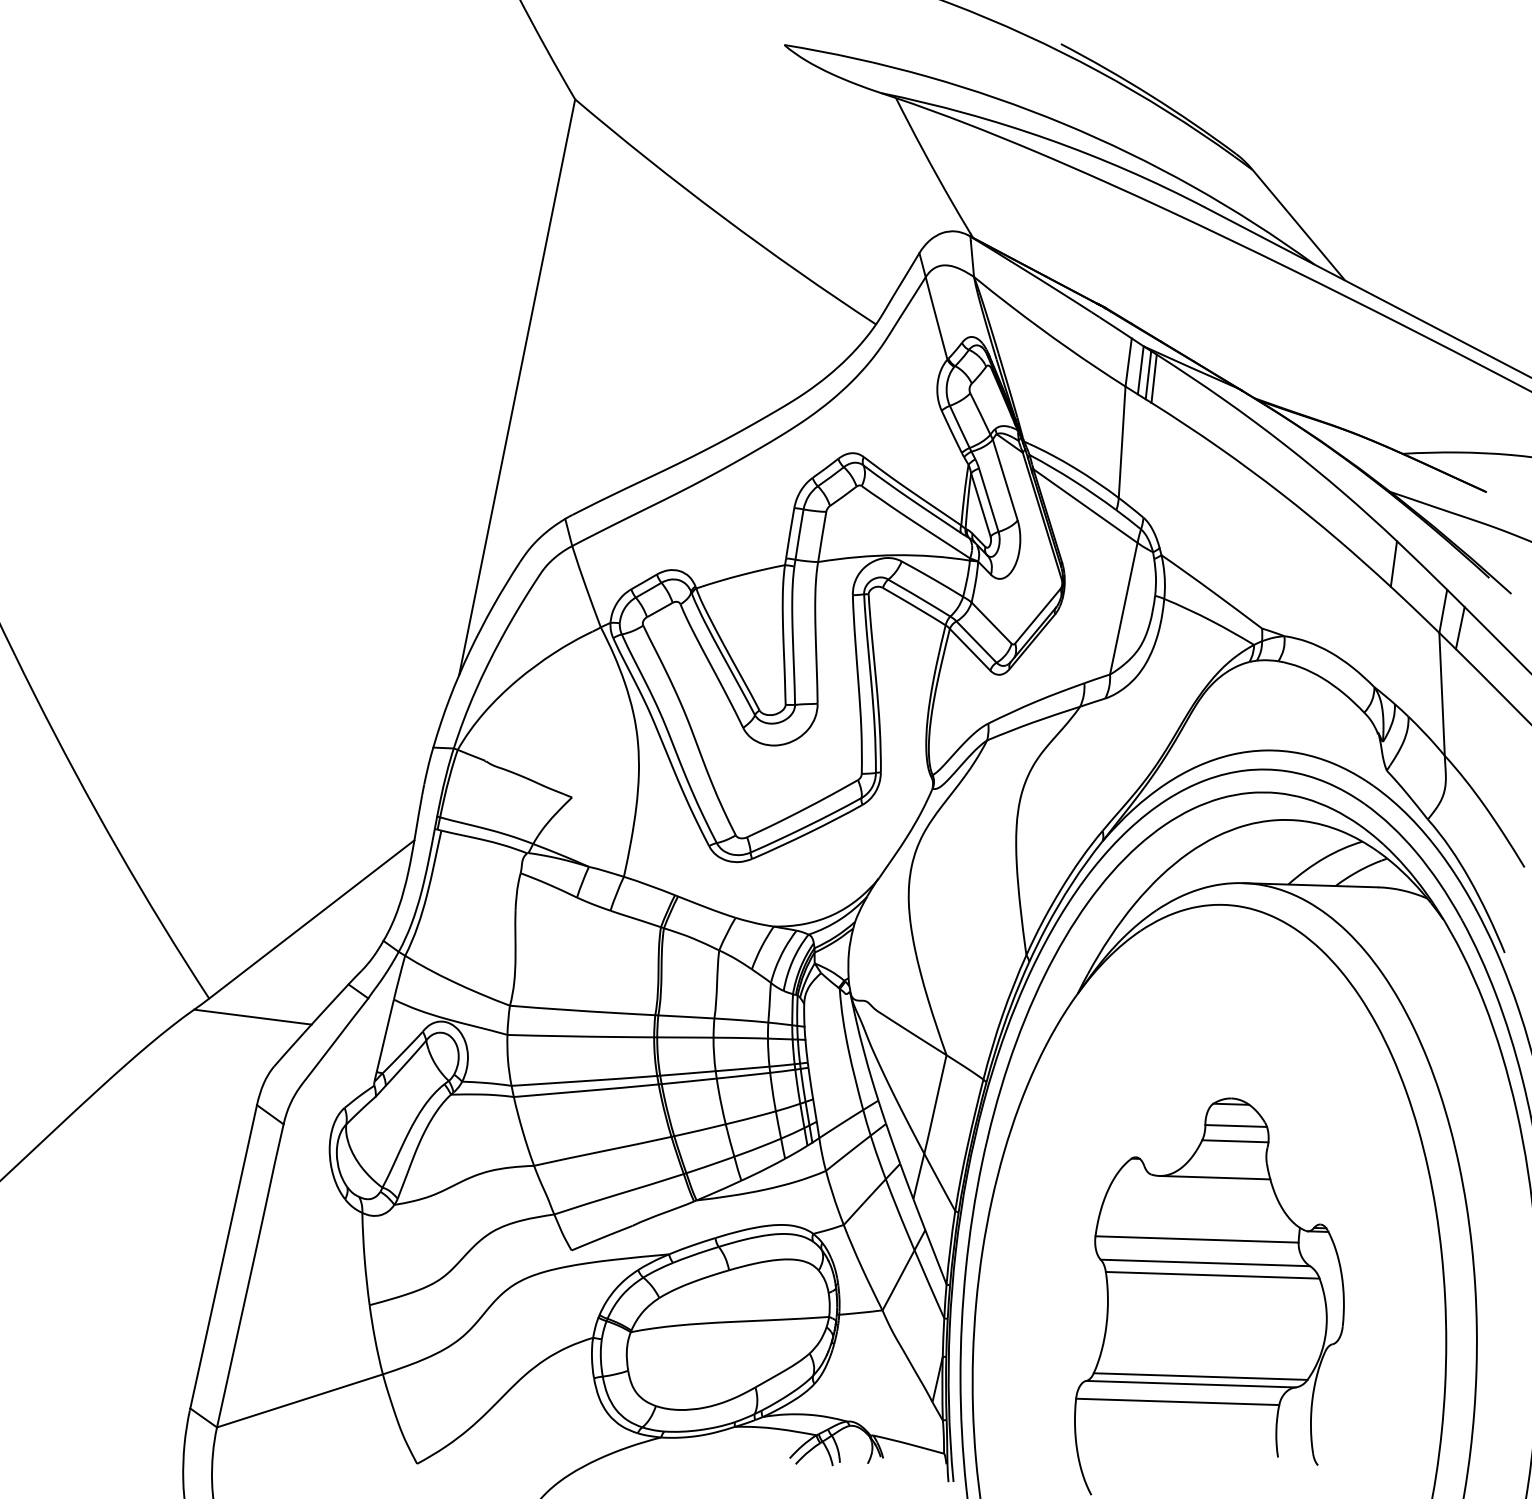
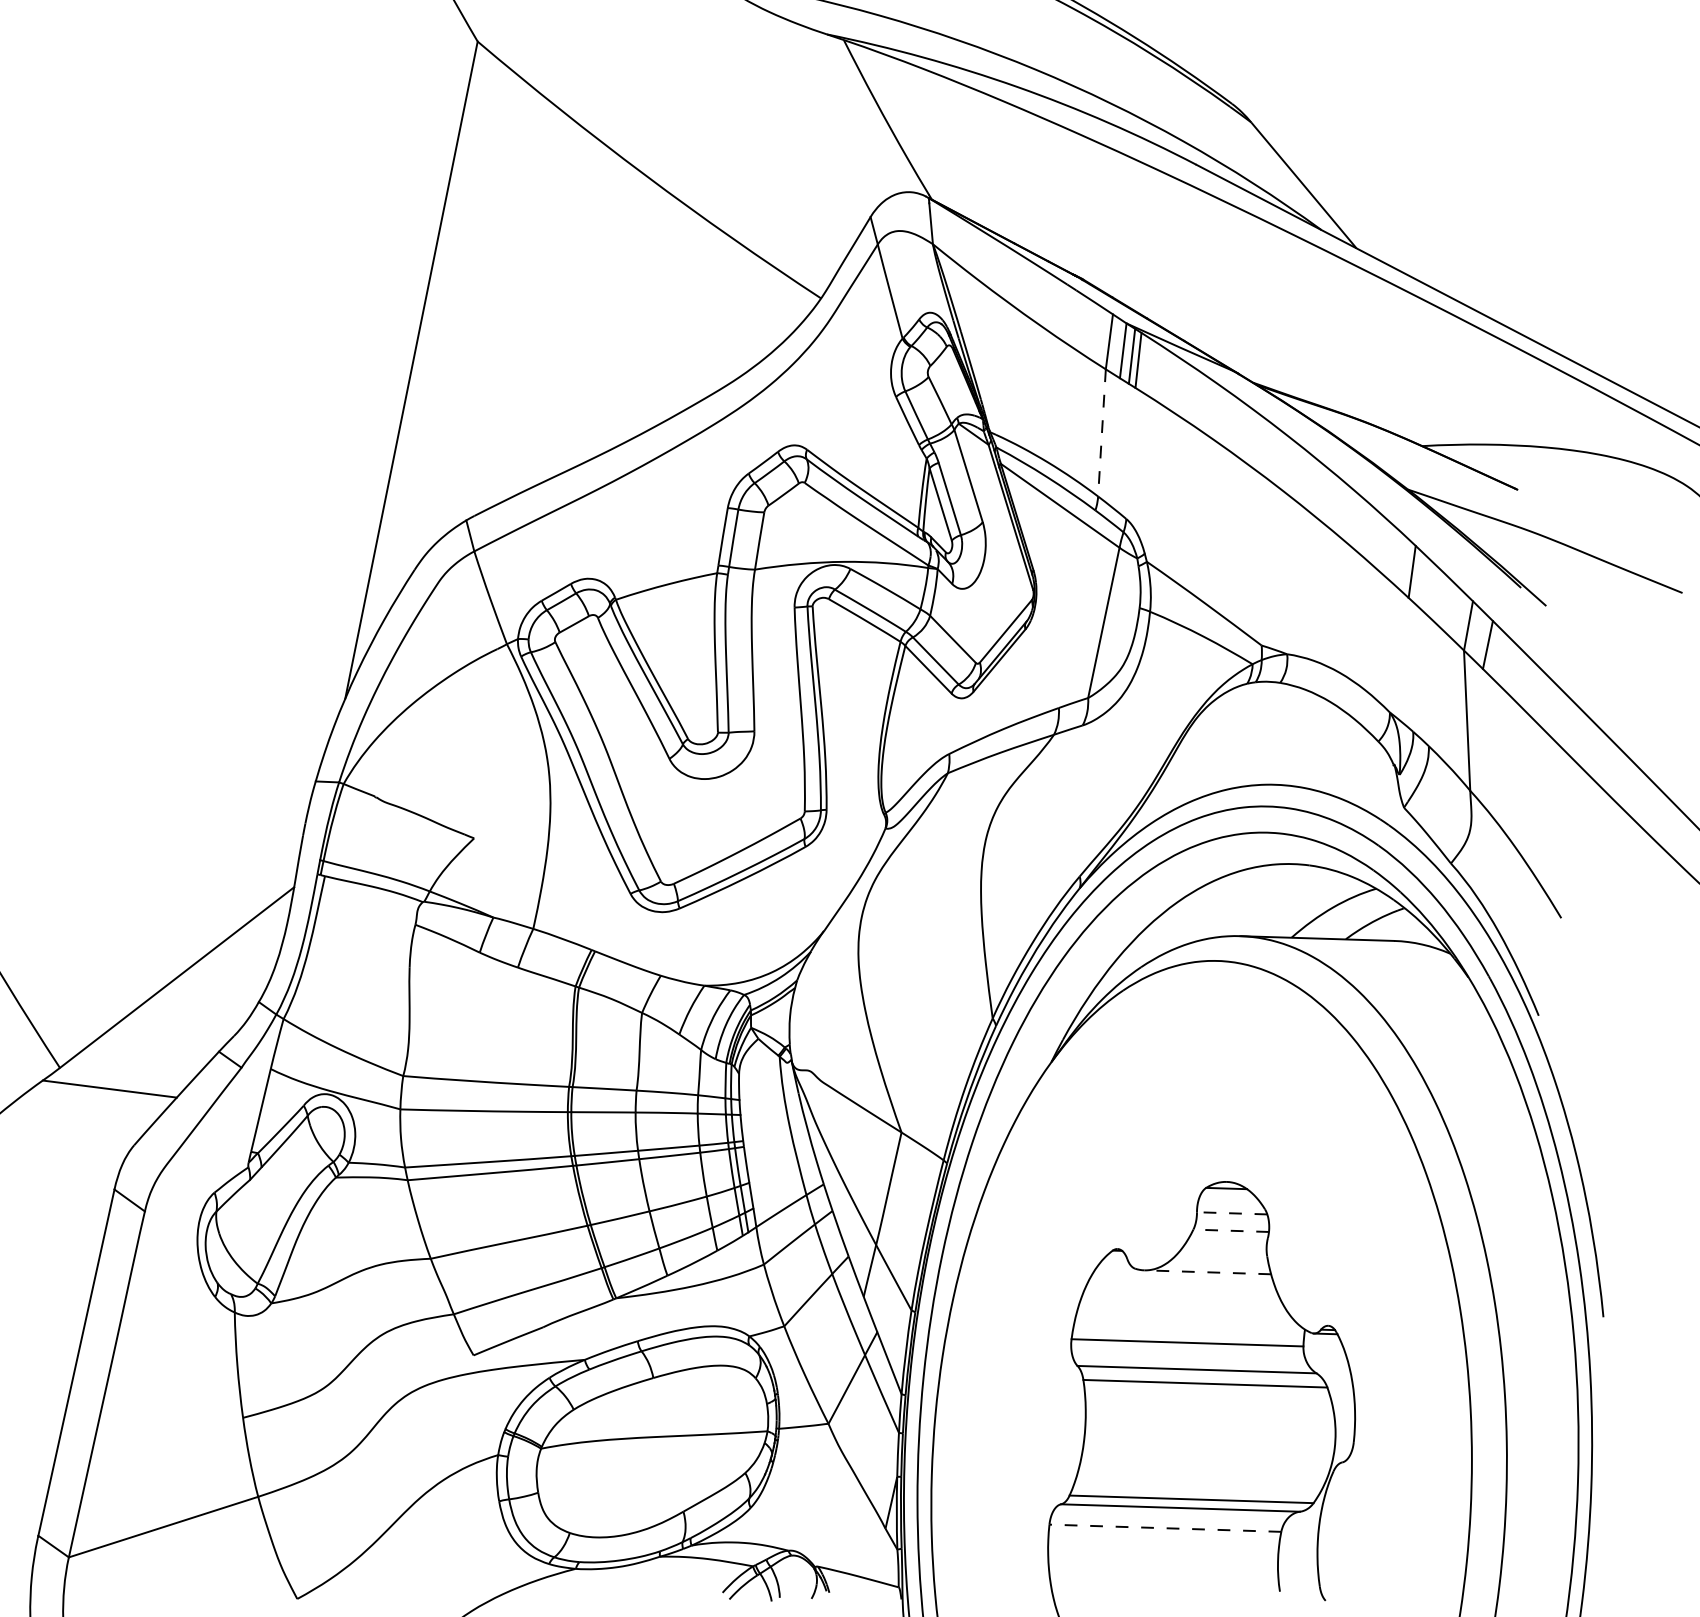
line: (1122, 442) -> (1102, 433), solid -> dashed
line: (1236, 1126) -> (1232, 1213), solid -> dashed
line: (1234, 1141) -> (1230, 1231), solid -> dashed
line: (1214, 1177) -> (1207, 1272), solid -> dashed
line: (1177, 1401) -> (1165, 1527), solid -> dashed

